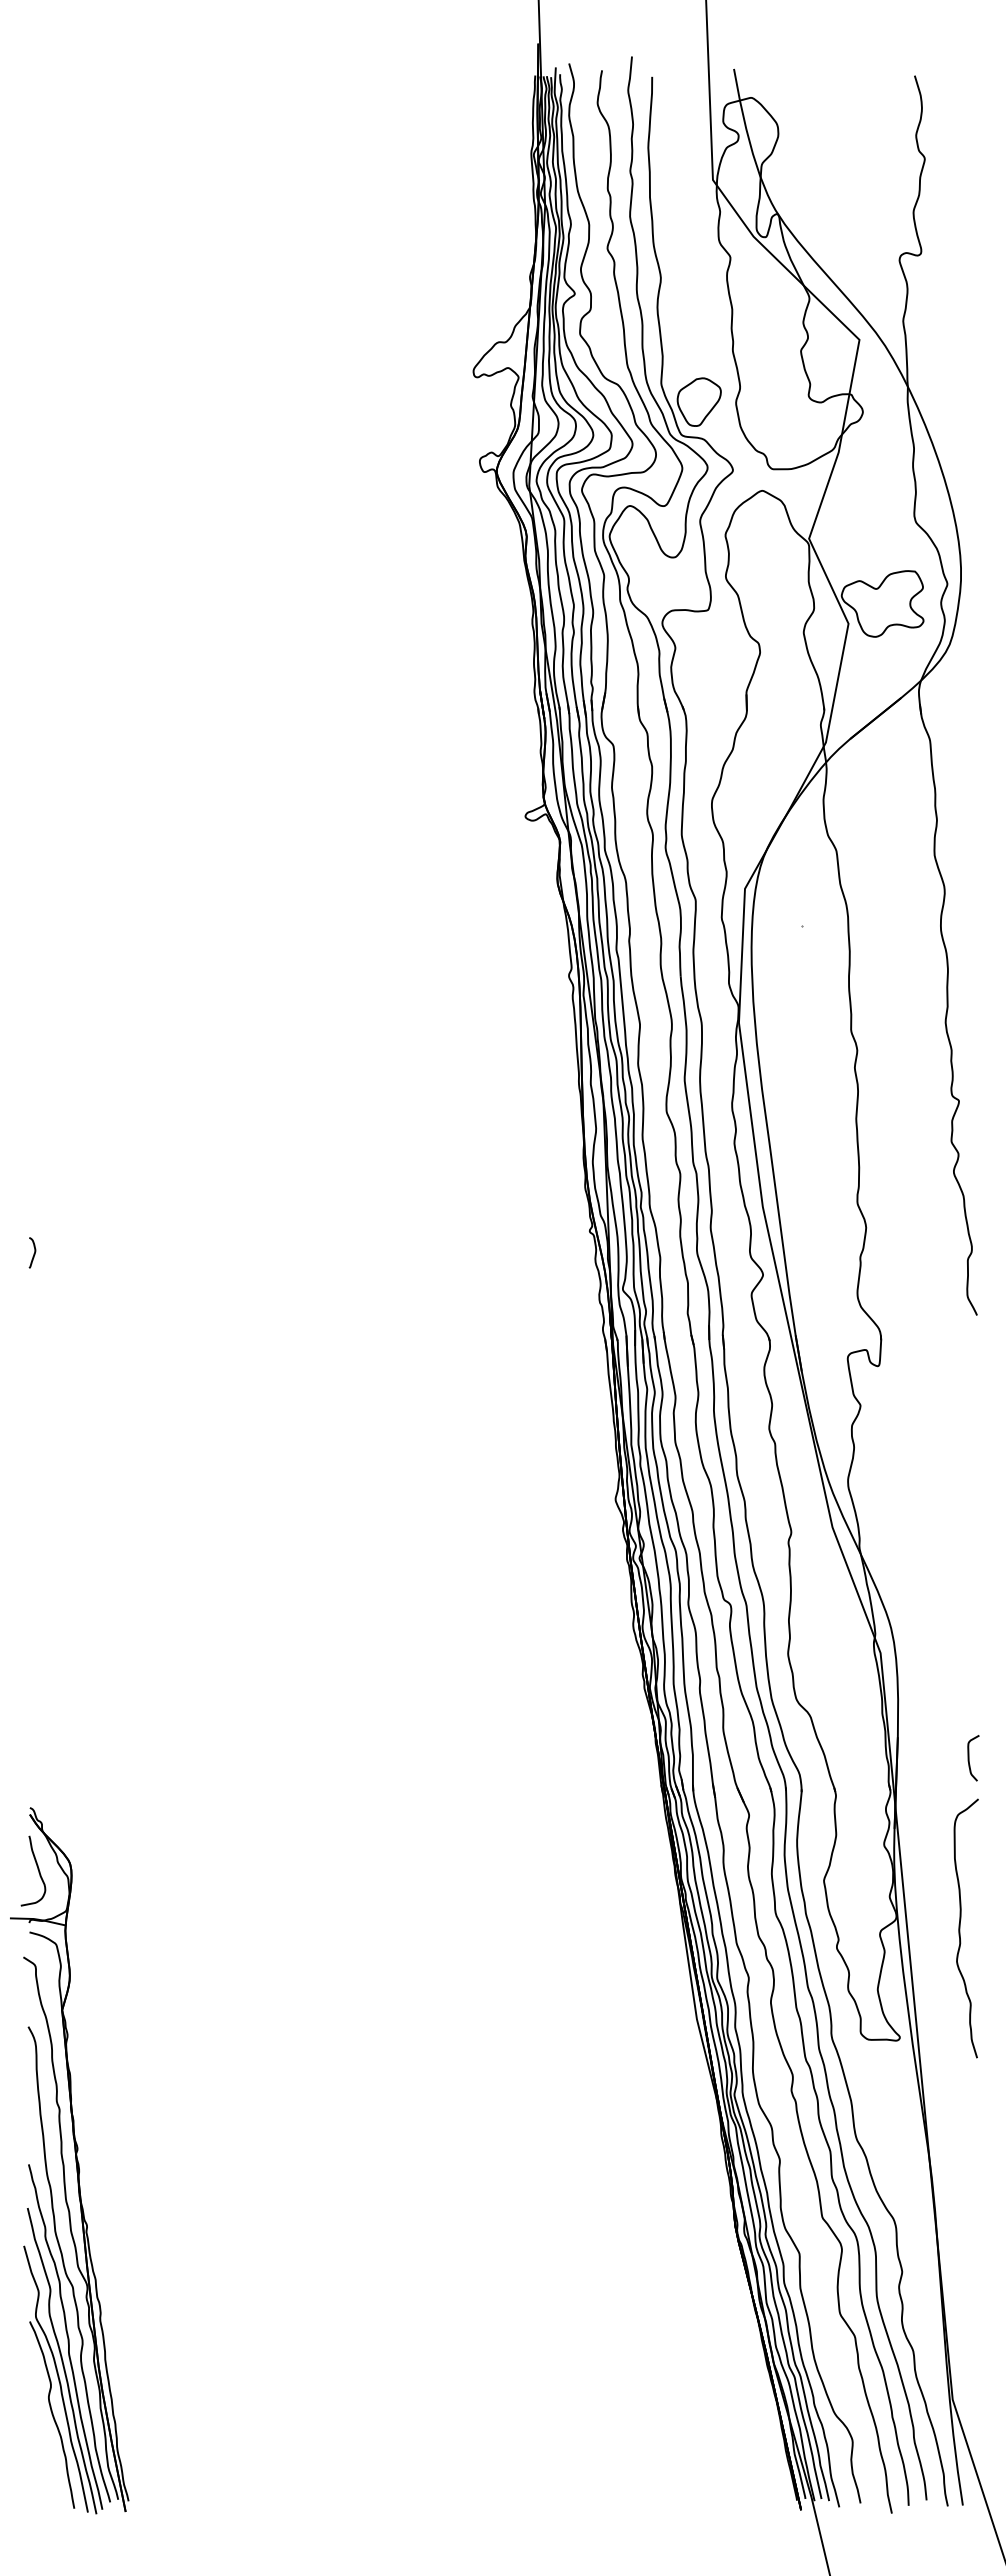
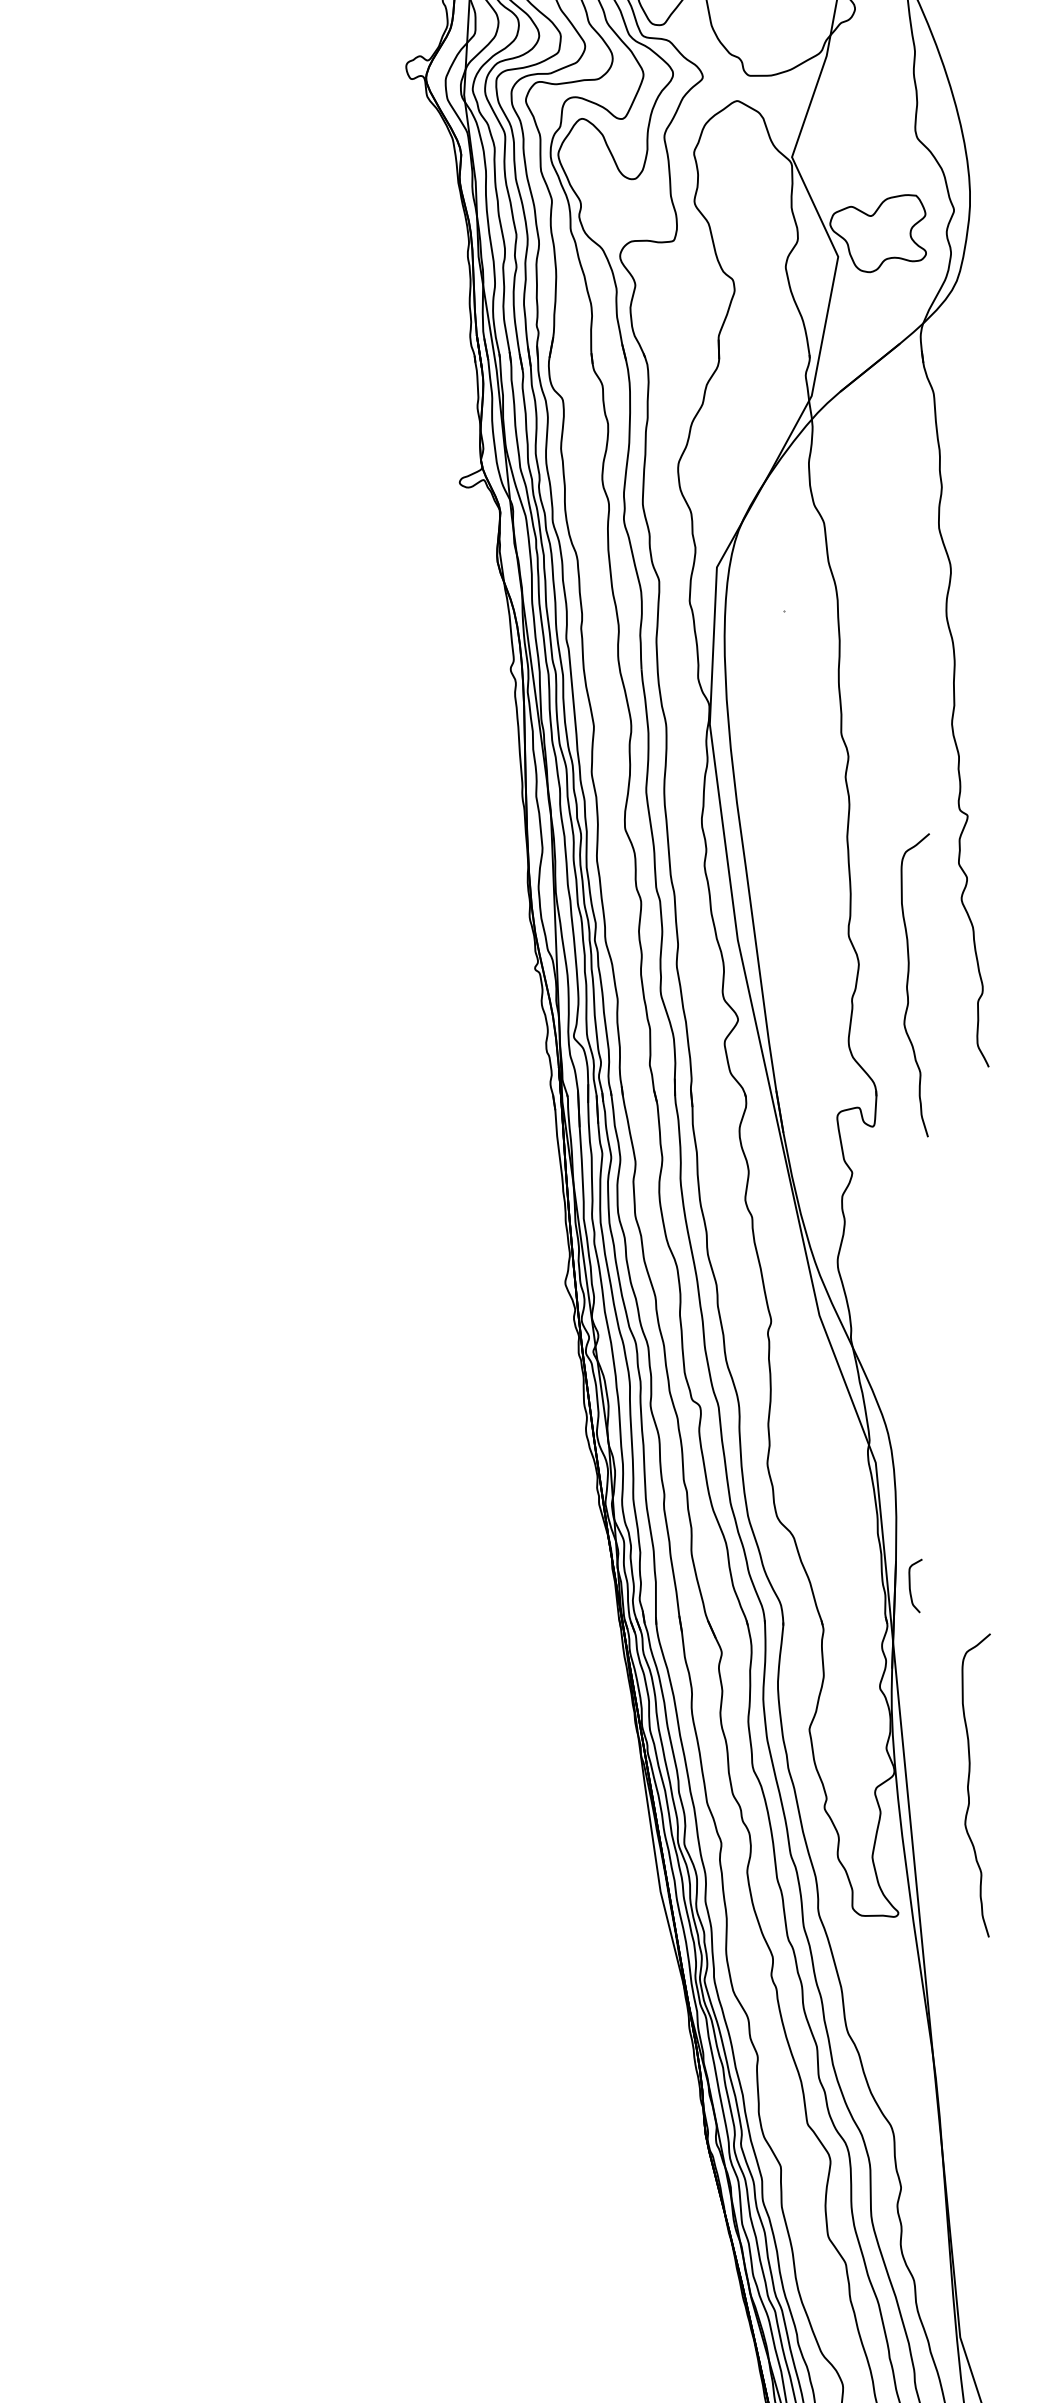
curve: (908, 1245) -> (908, 985), added
curve: (969, 1758) -> (910, 1586), moved

